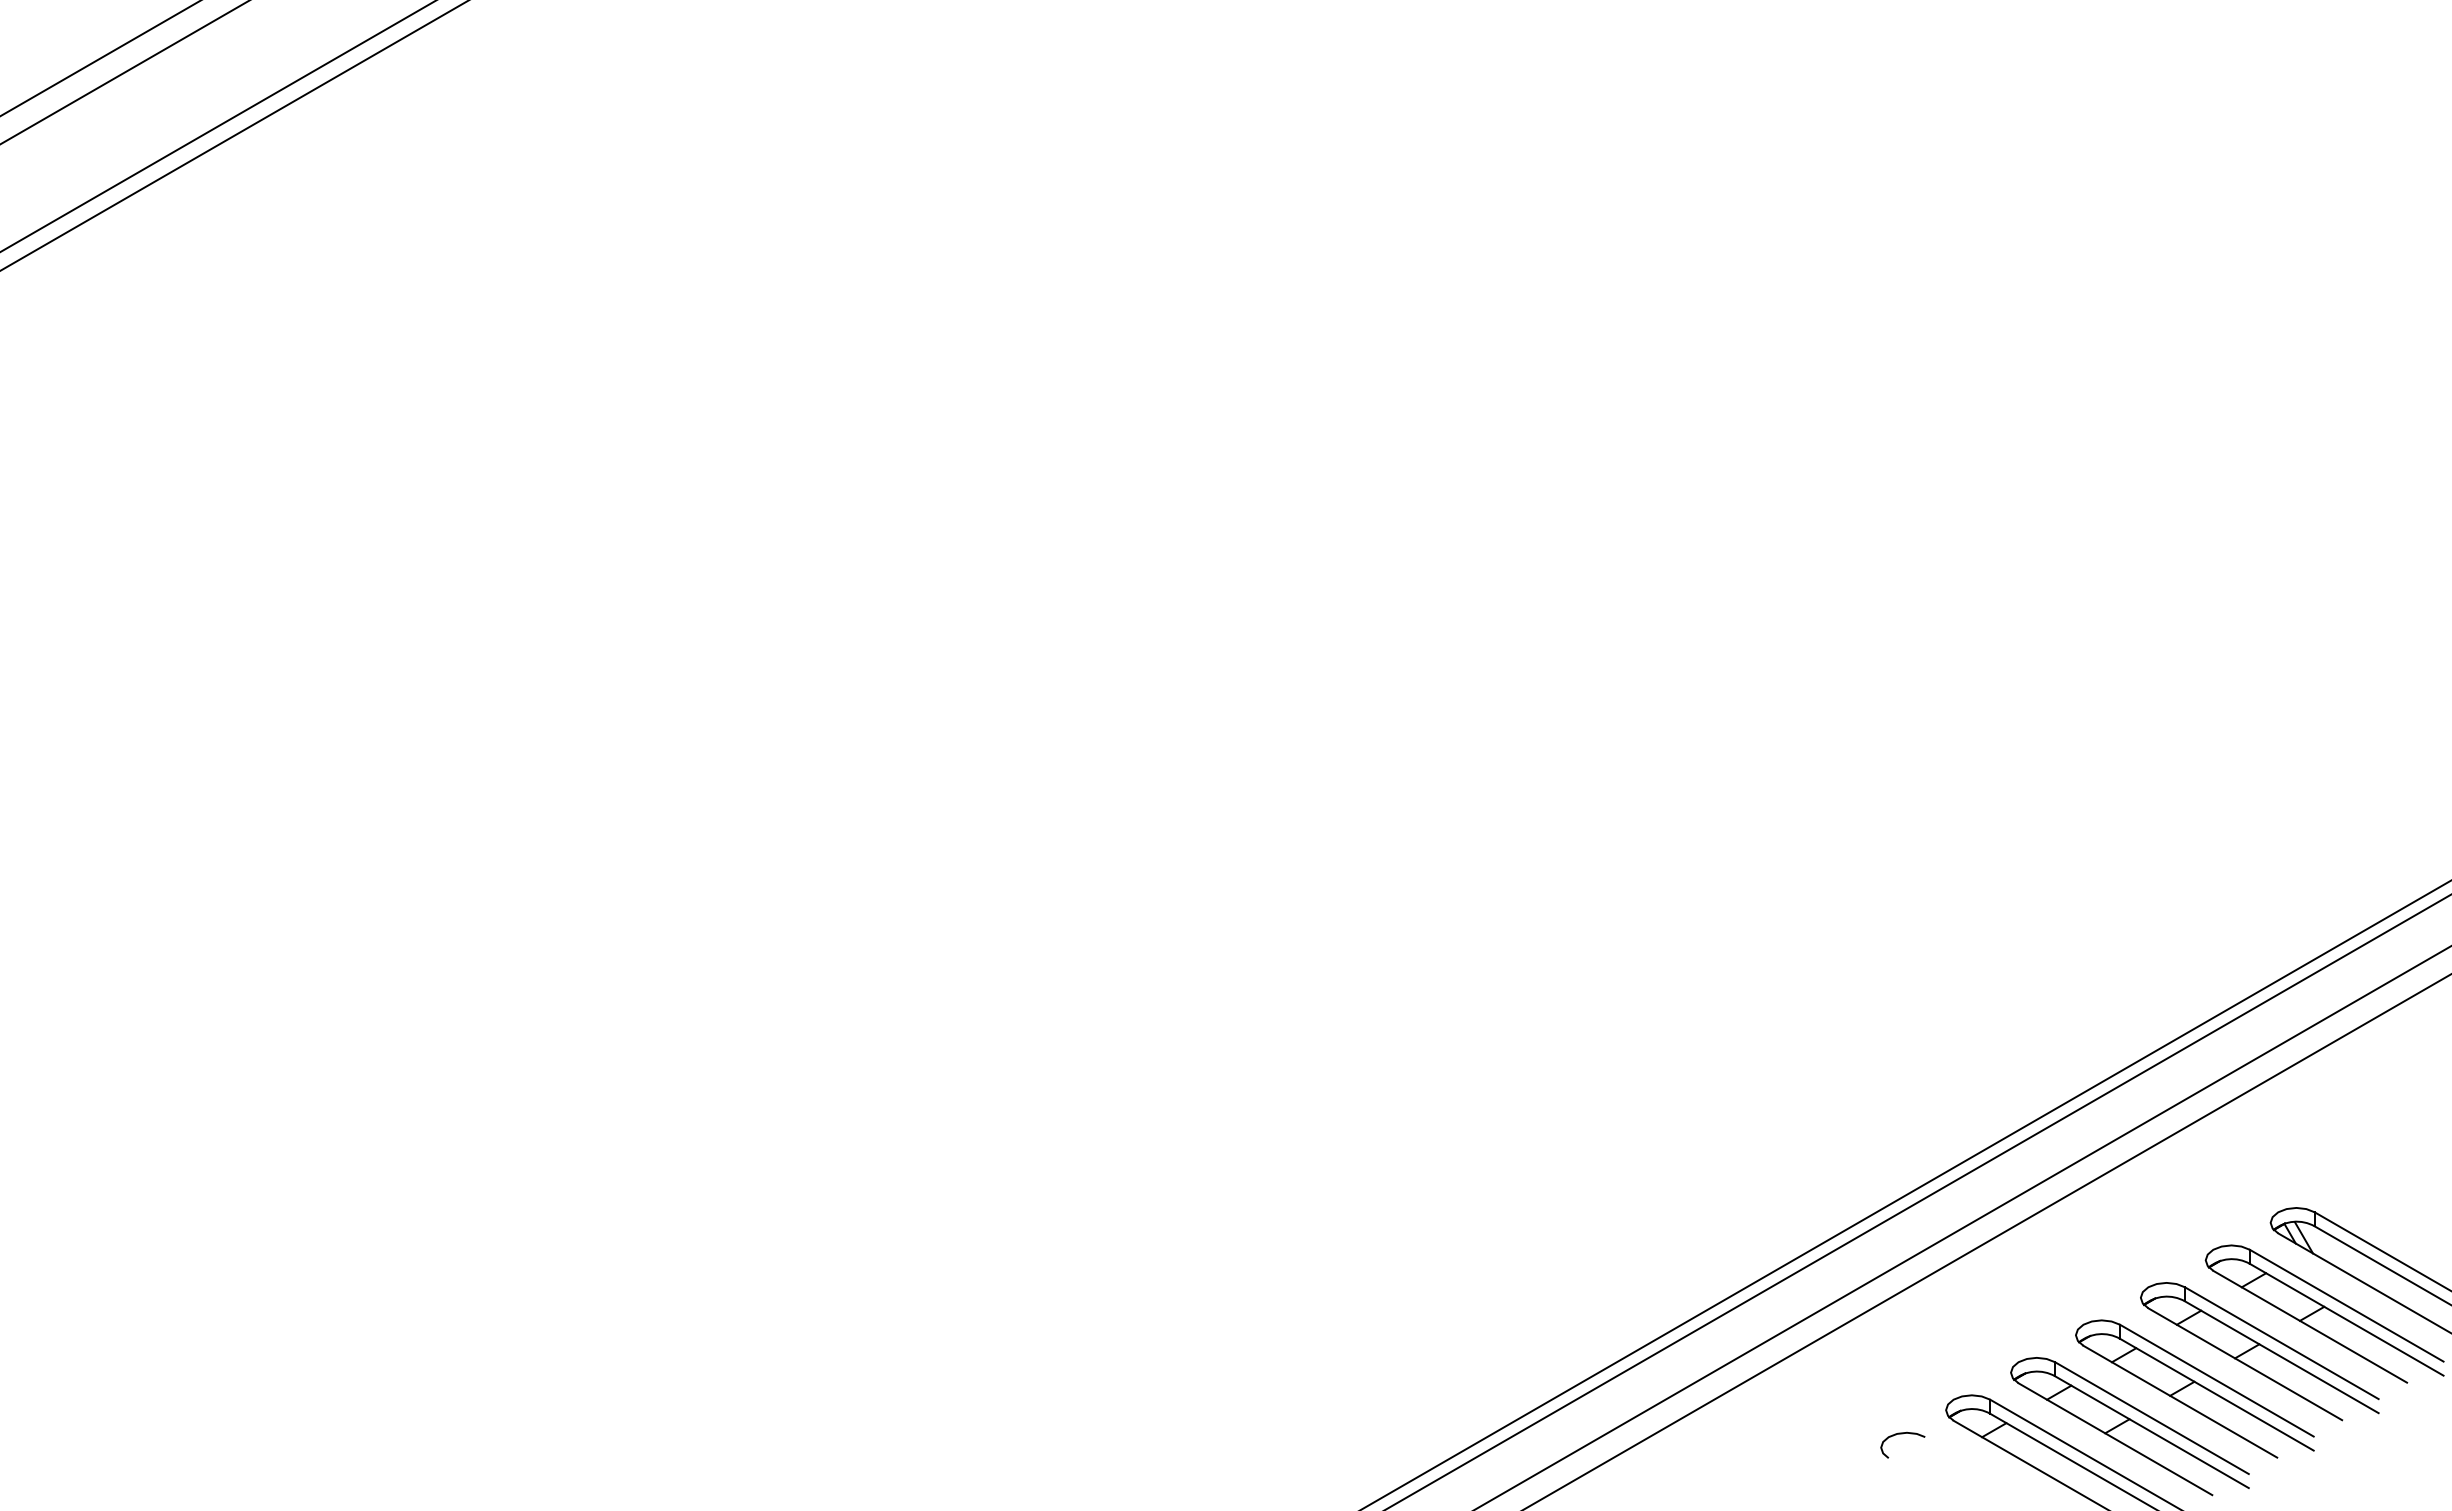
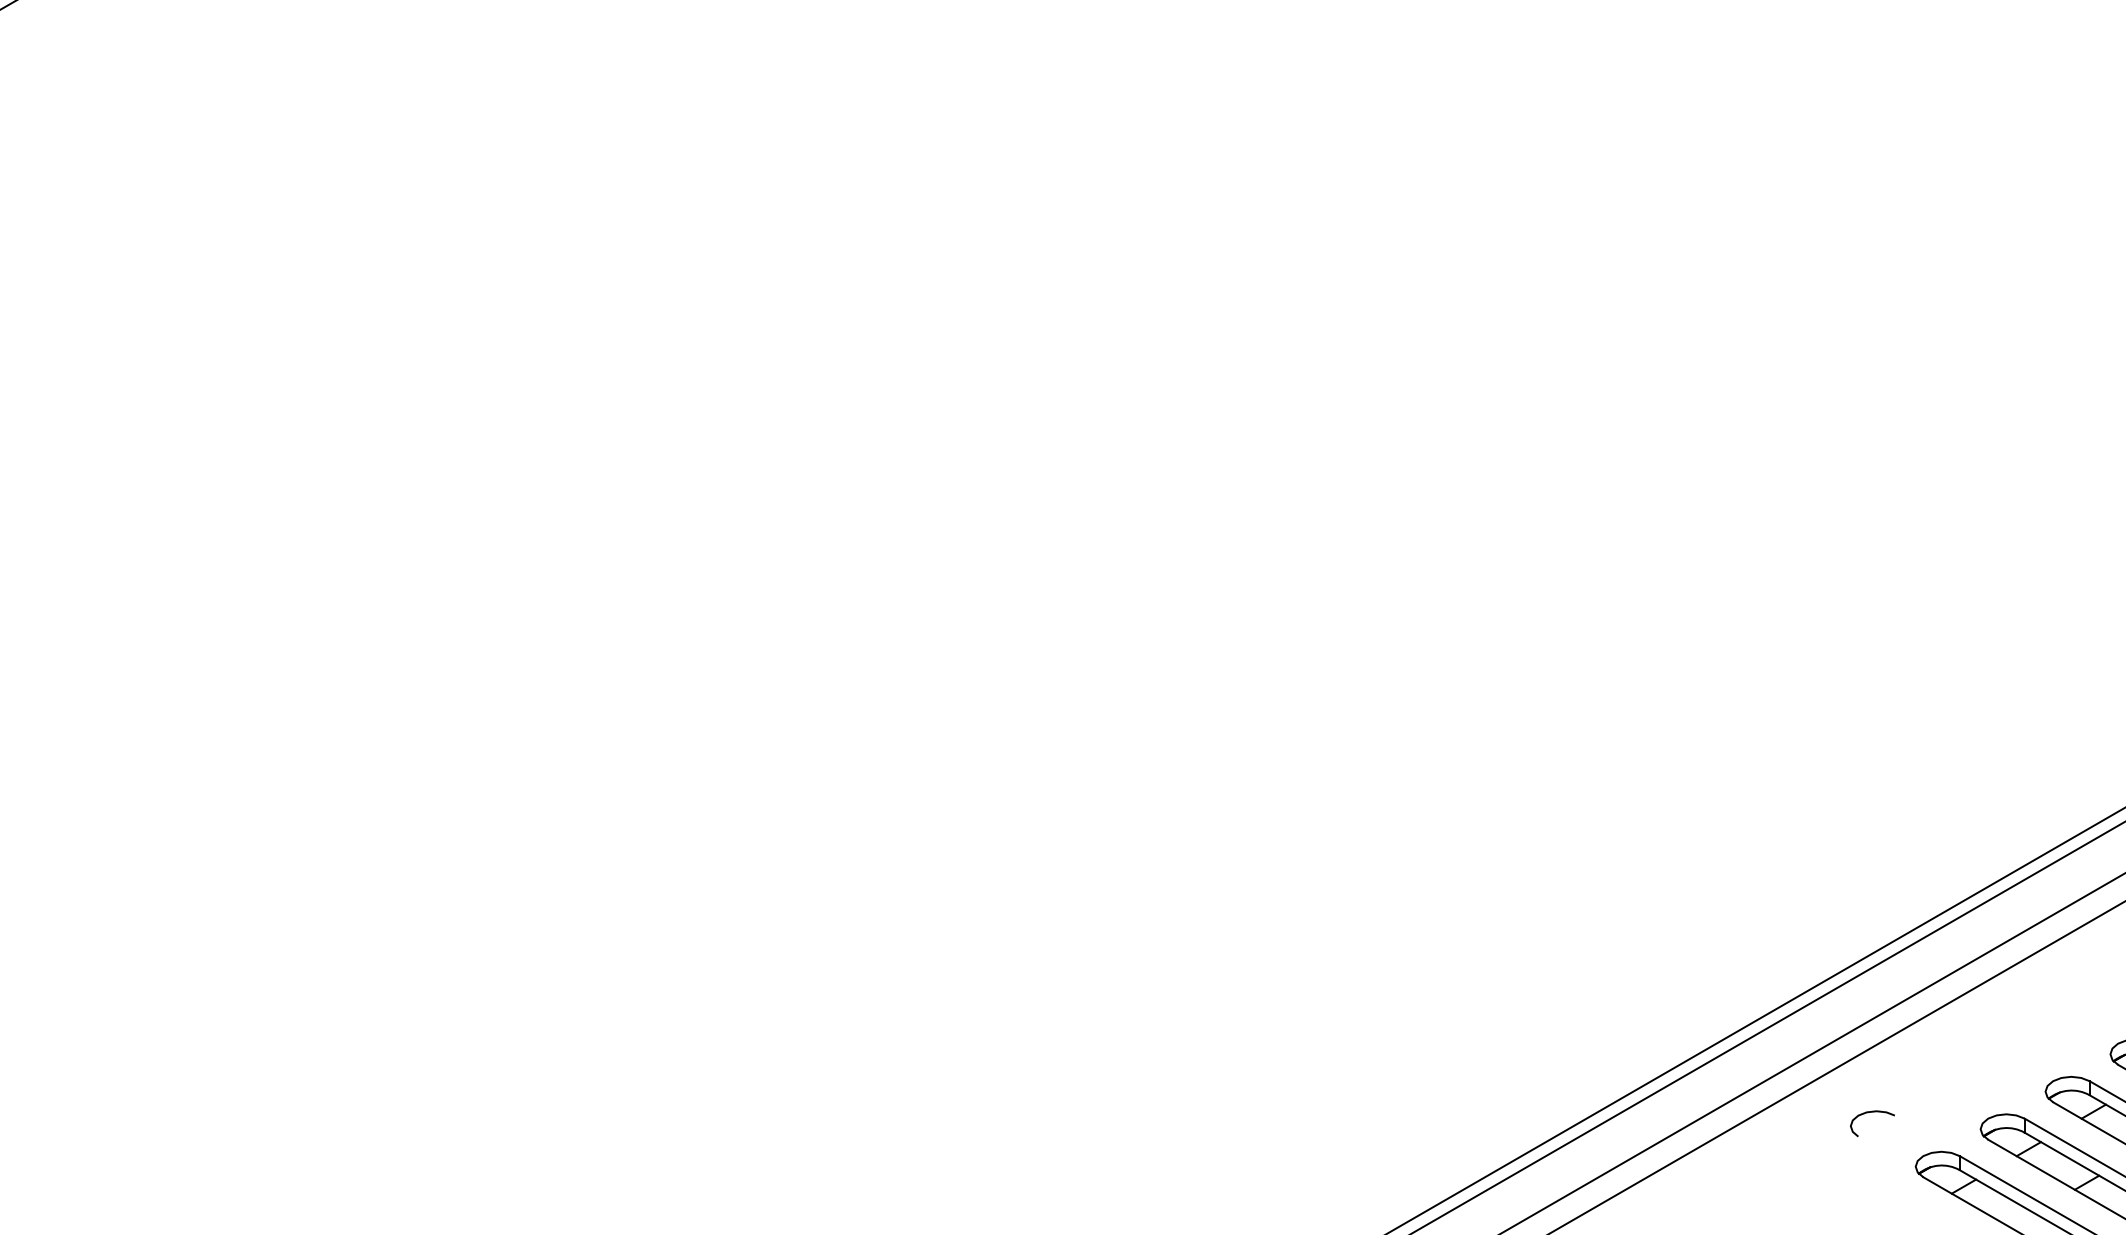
curve: (1902, 1434) -> (1872, 1112), moved

